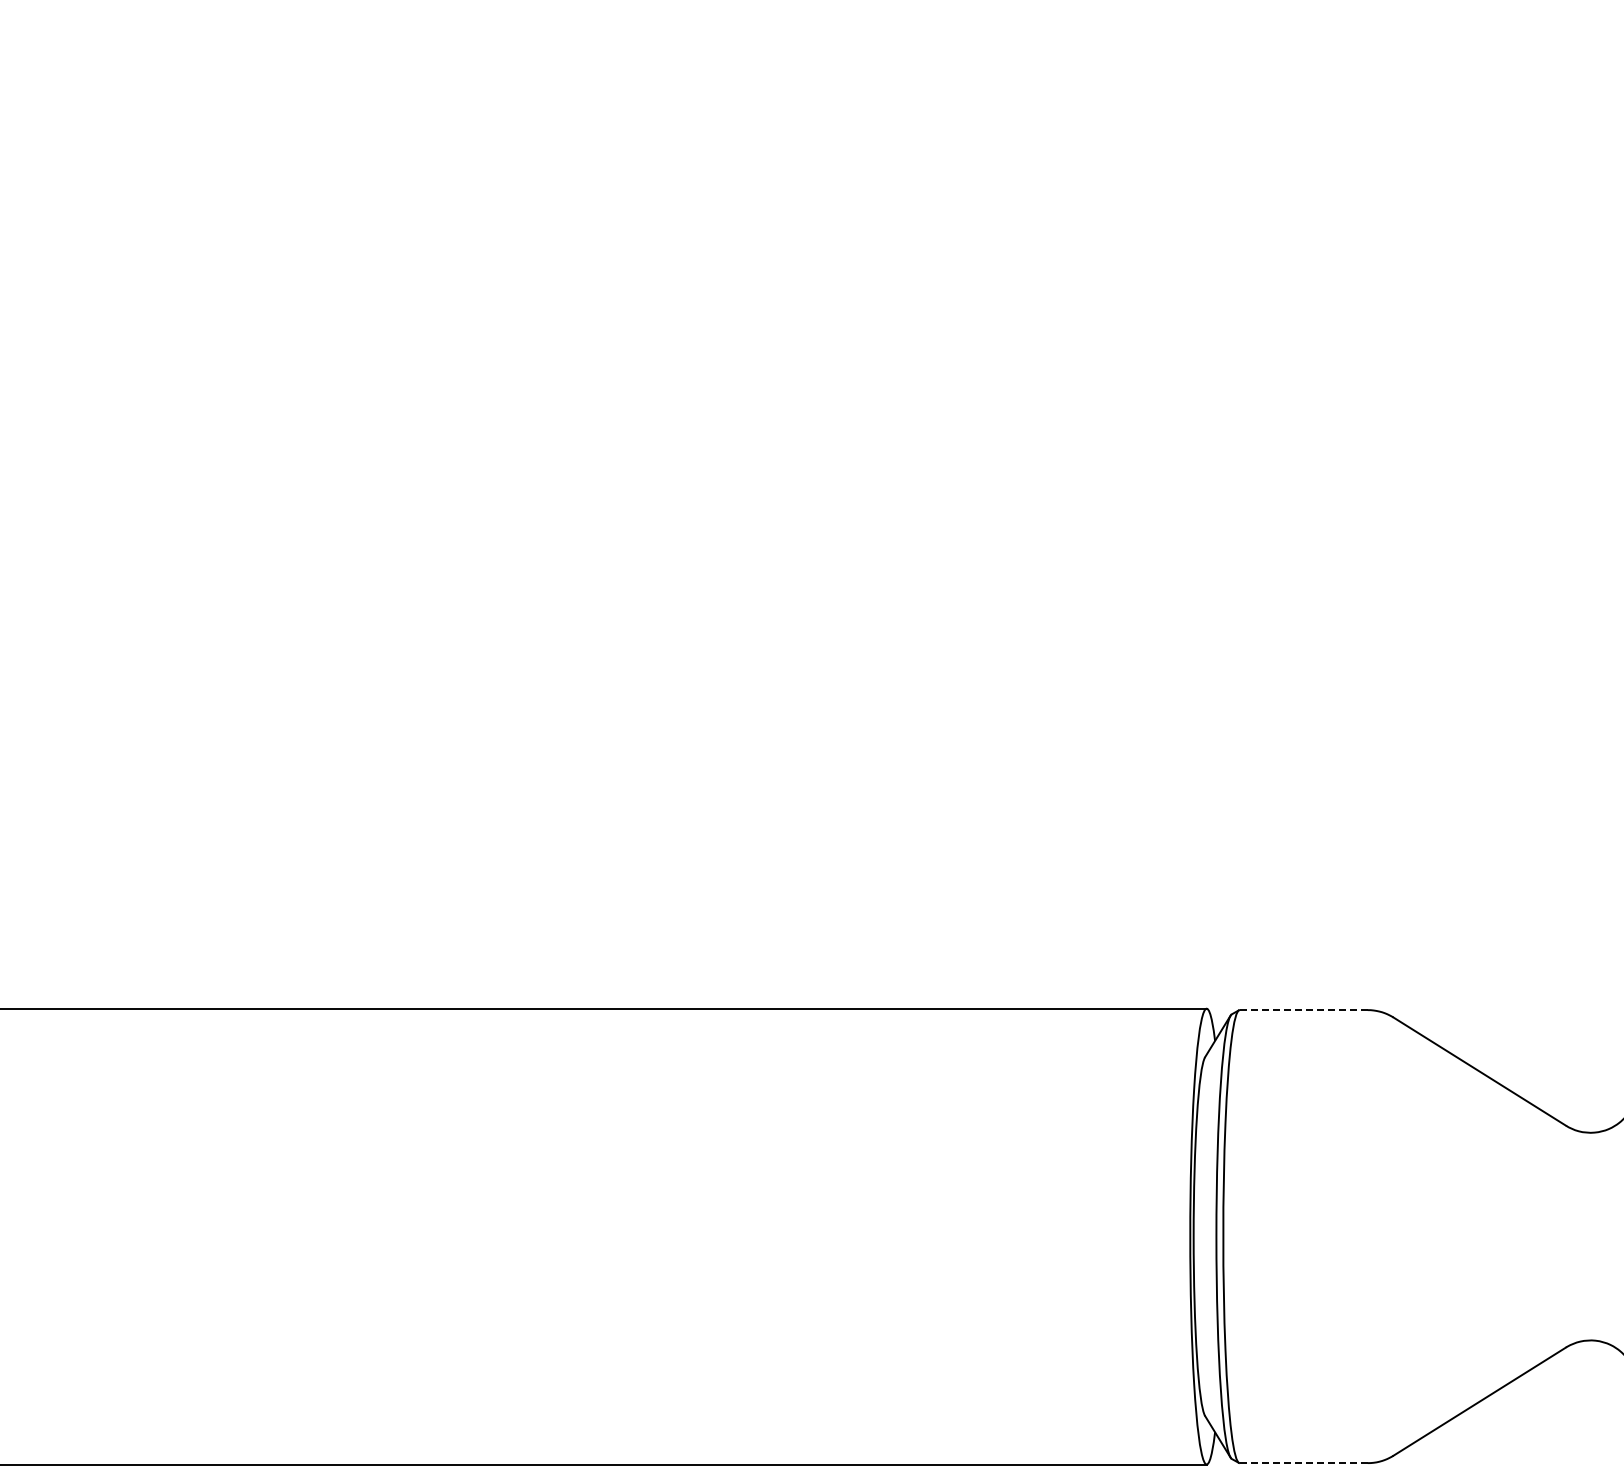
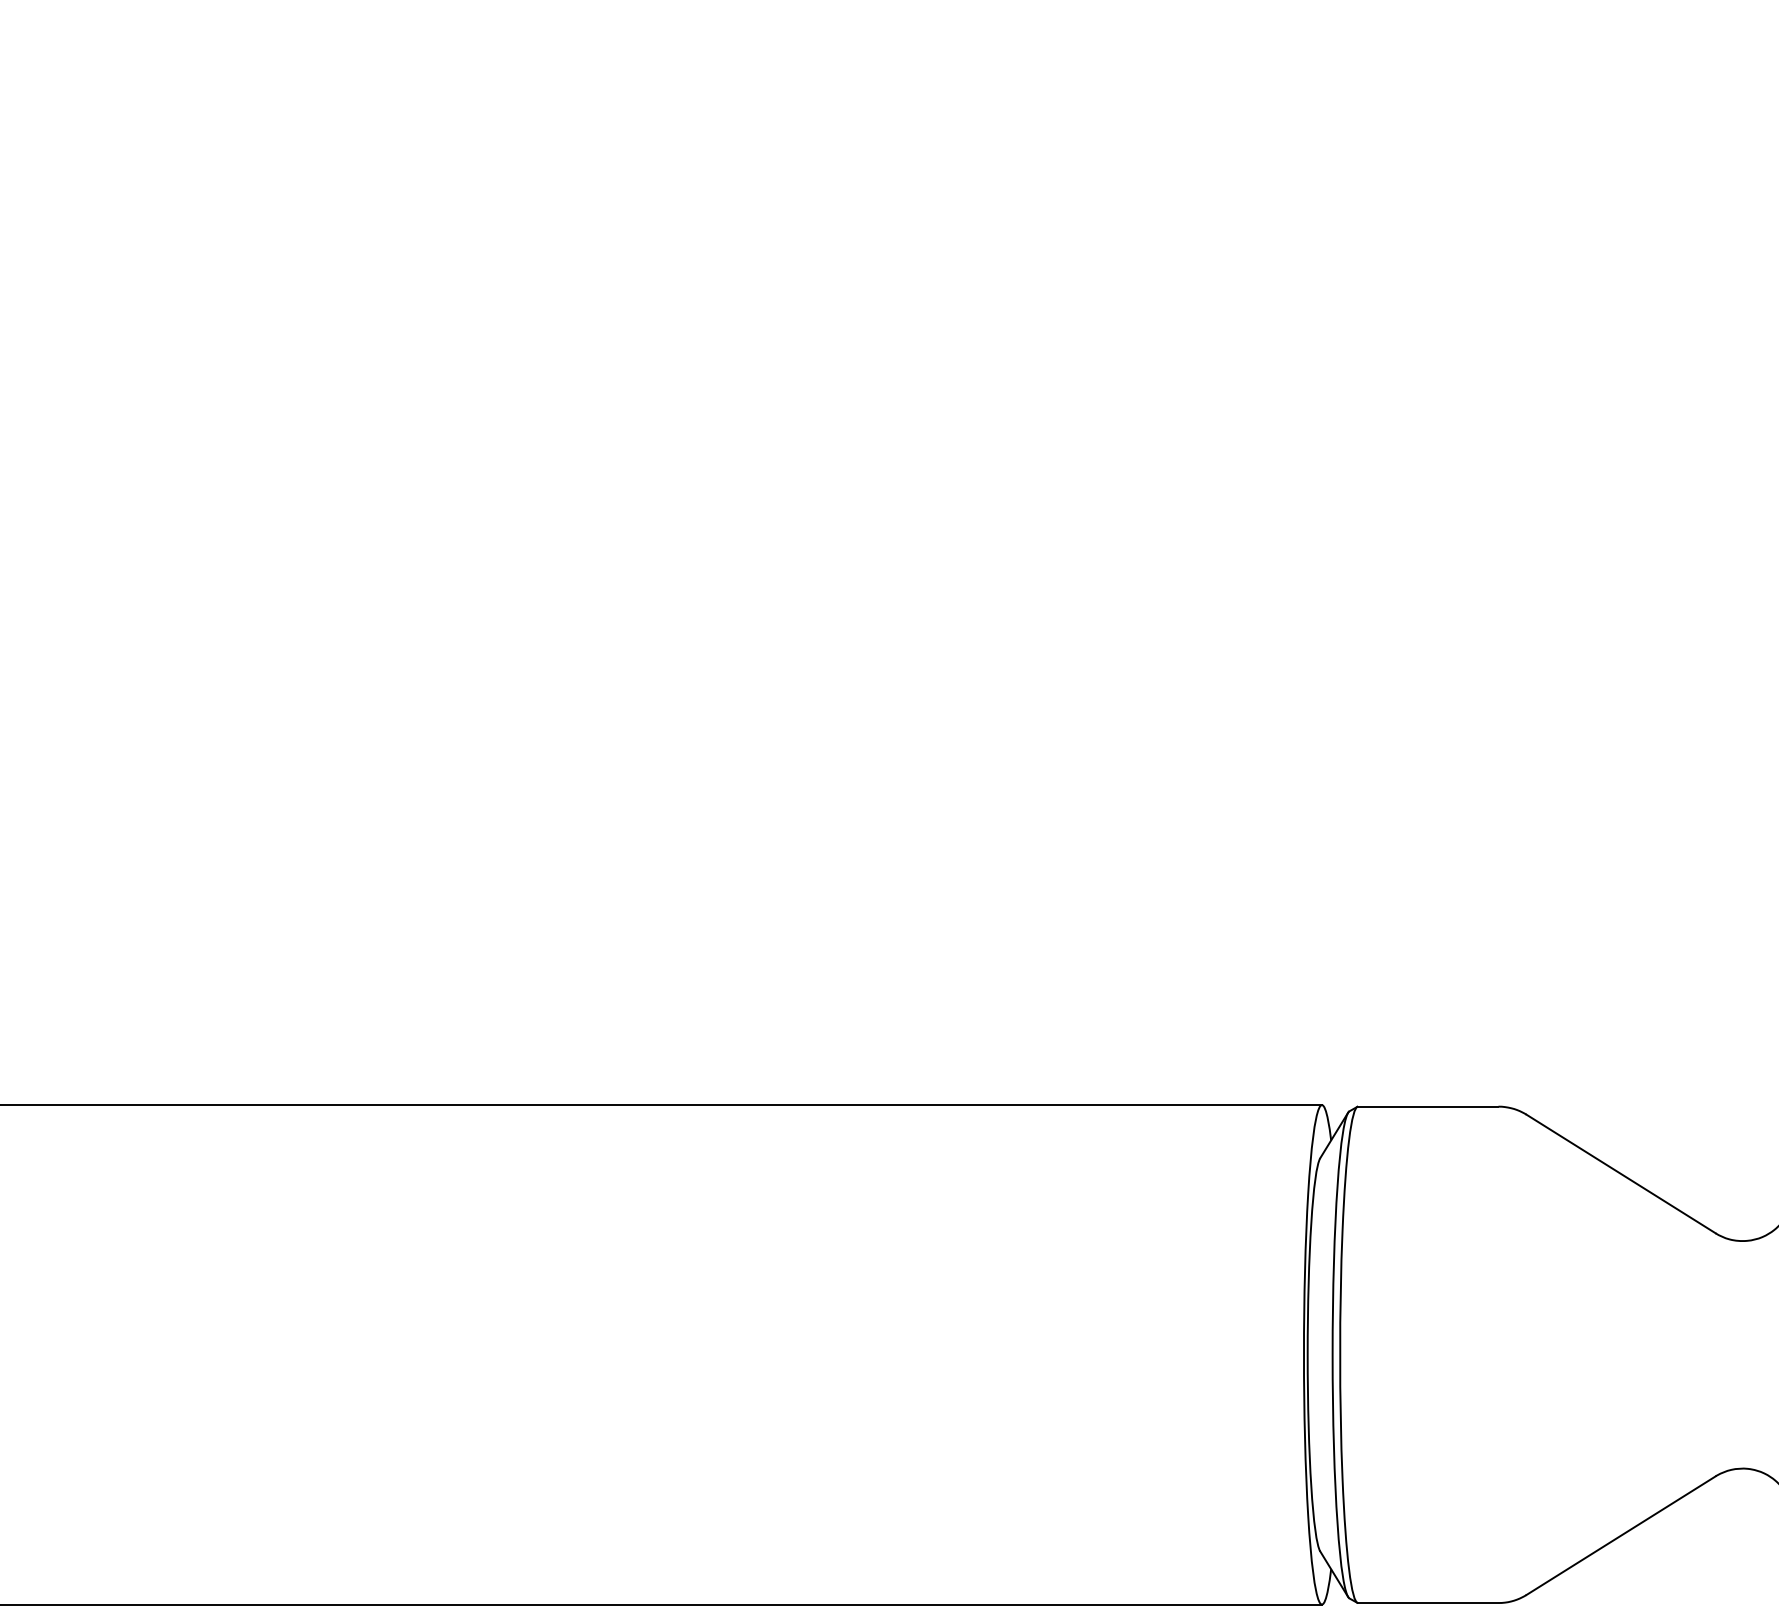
line: (1304, 1010) -> (1429, 1107), dashed -> solid
line: (1304, 1463) -> (1429, 1603), dashed -> solid

